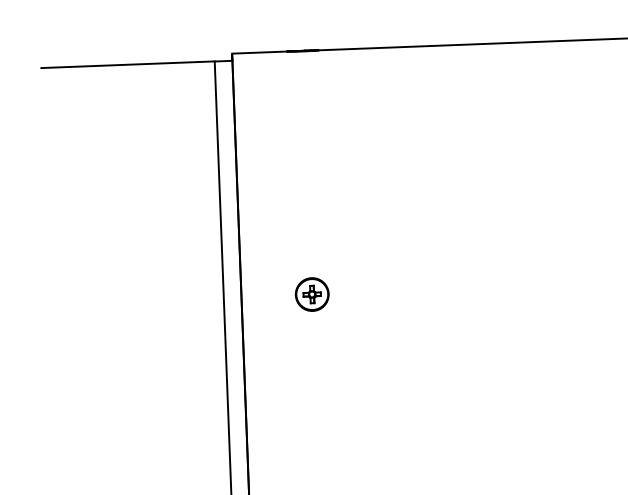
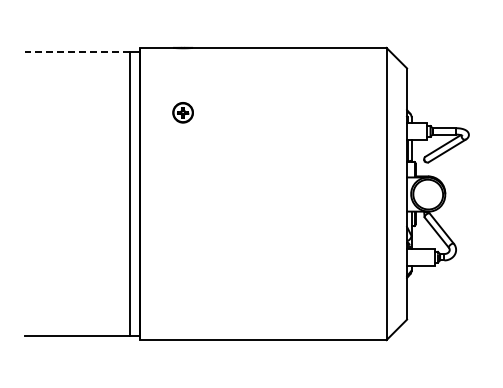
line: (127, 65) -> (77, 52), solid -> dashed
part: (311, 294) -> (182, 112), moved

